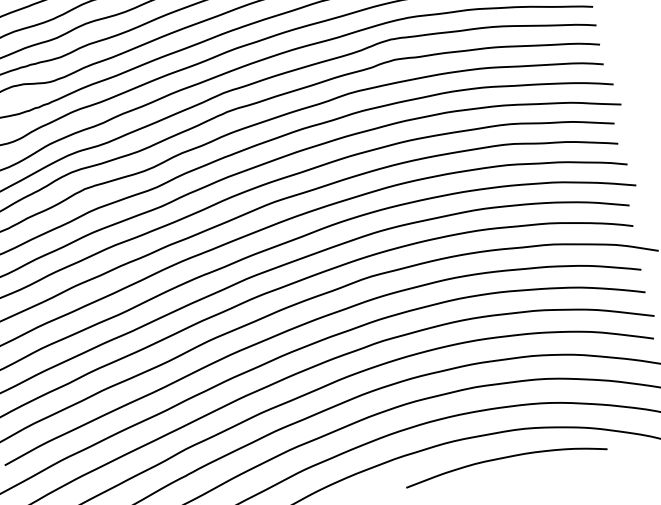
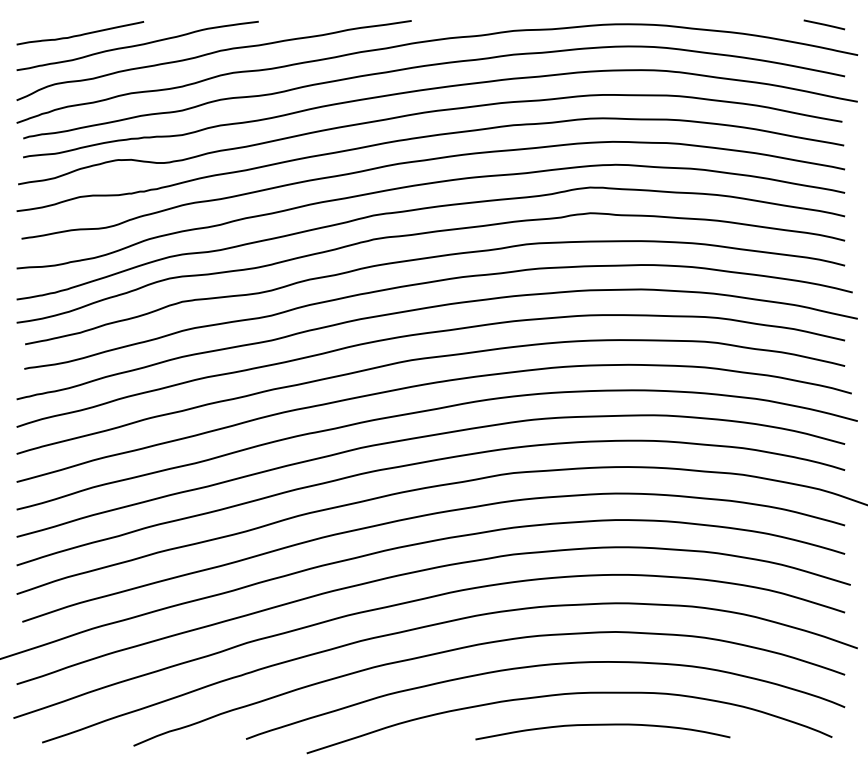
curve: (504, 458) -> (602, 725), moved

